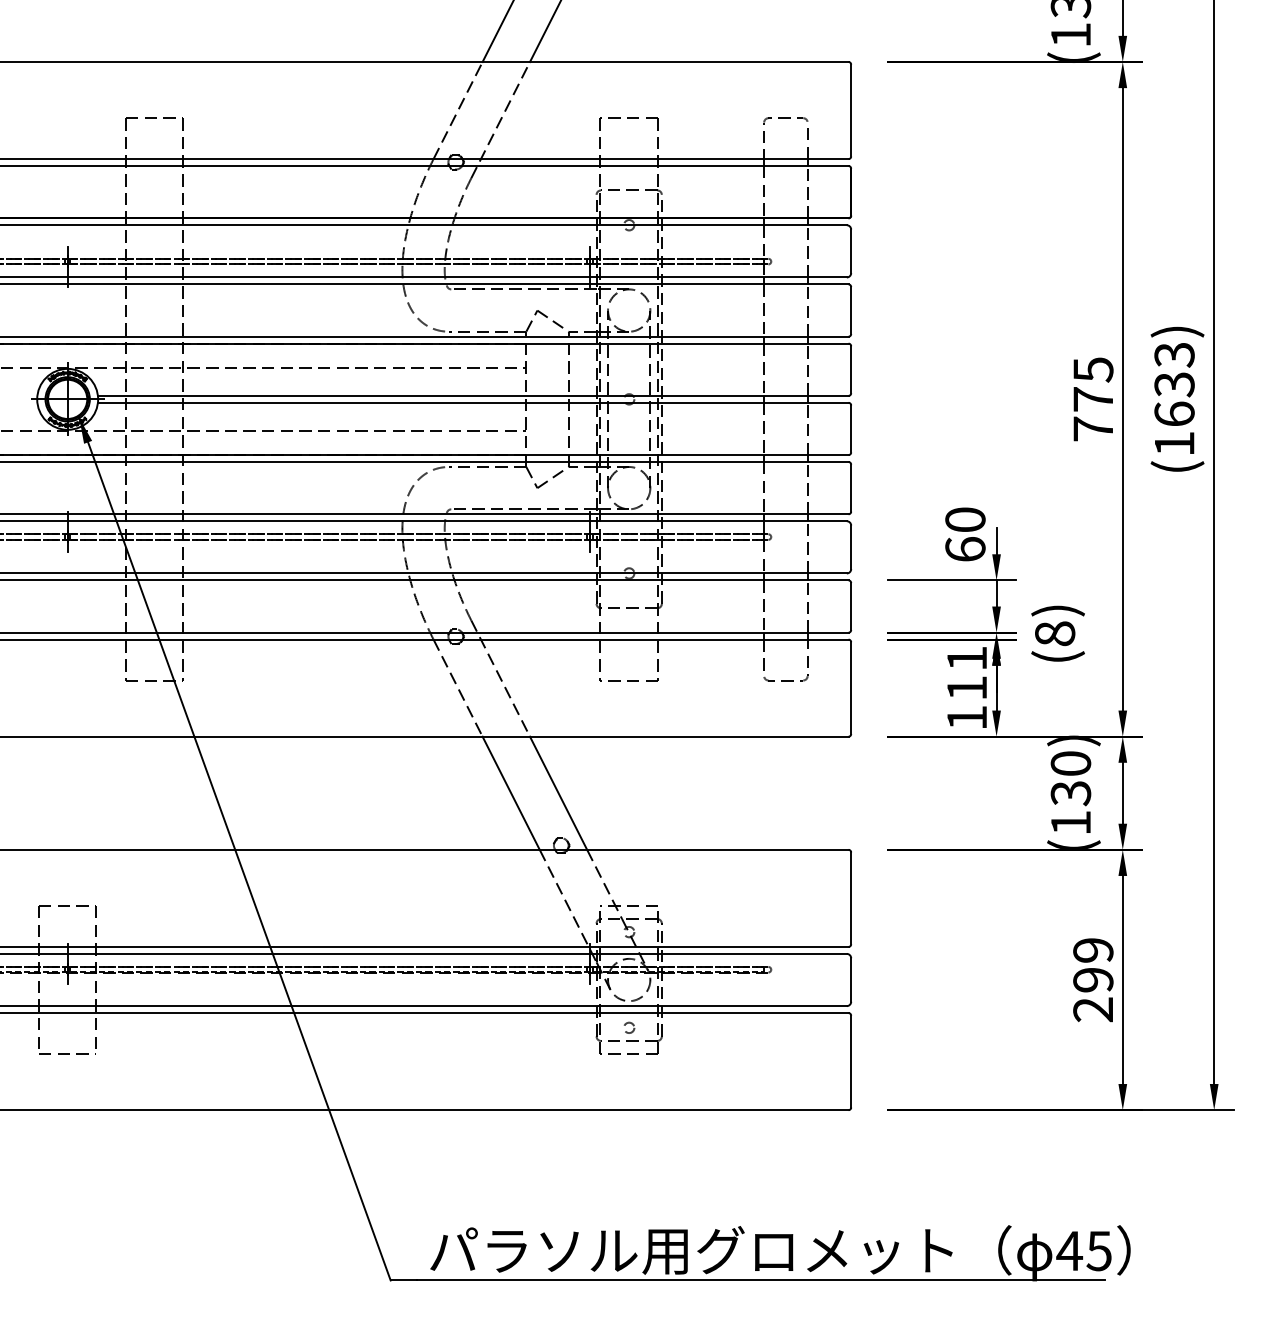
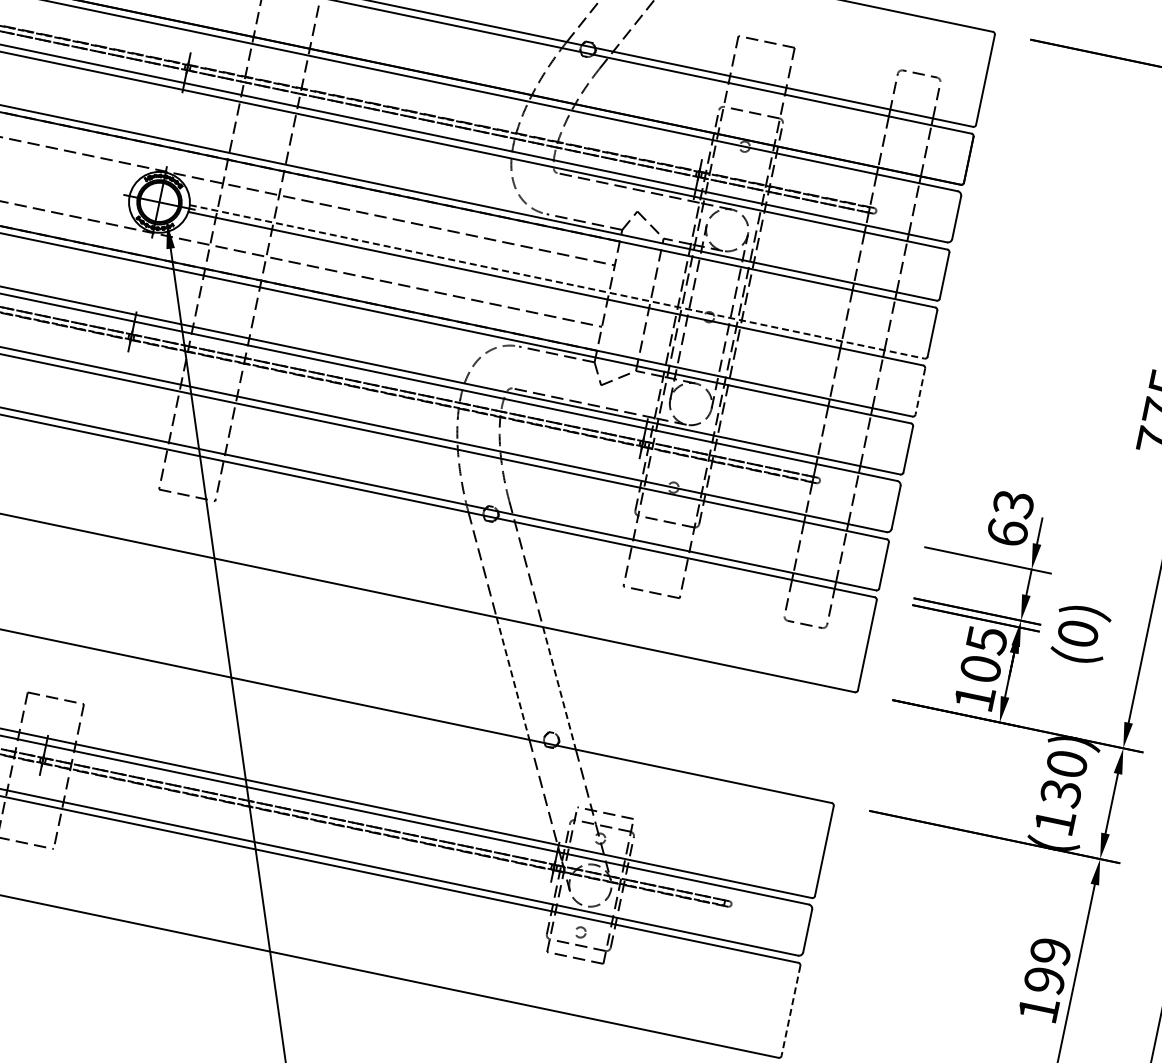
line: (473, 395) -> (557, 281), solid -> dashed
line: (851, 428) -> (920, 391), solid -> dashed
text: (965, 519) -> (1013, 503), 60 -> 63
text: (1054, 633) -> (1077, 633), (8) -> (0)
text: (966, 673) -> (983, 654), 111 -> 105
line: (511, 793) -> (513, 678), solid -> dashed
line: (558, 793) -> (559, 688), solid -> dashed
text: (1092, 1009) -> (1037, 1009), 299 -> 199
line: (851, 1061) -> (791, 1010), solid -> dashed

